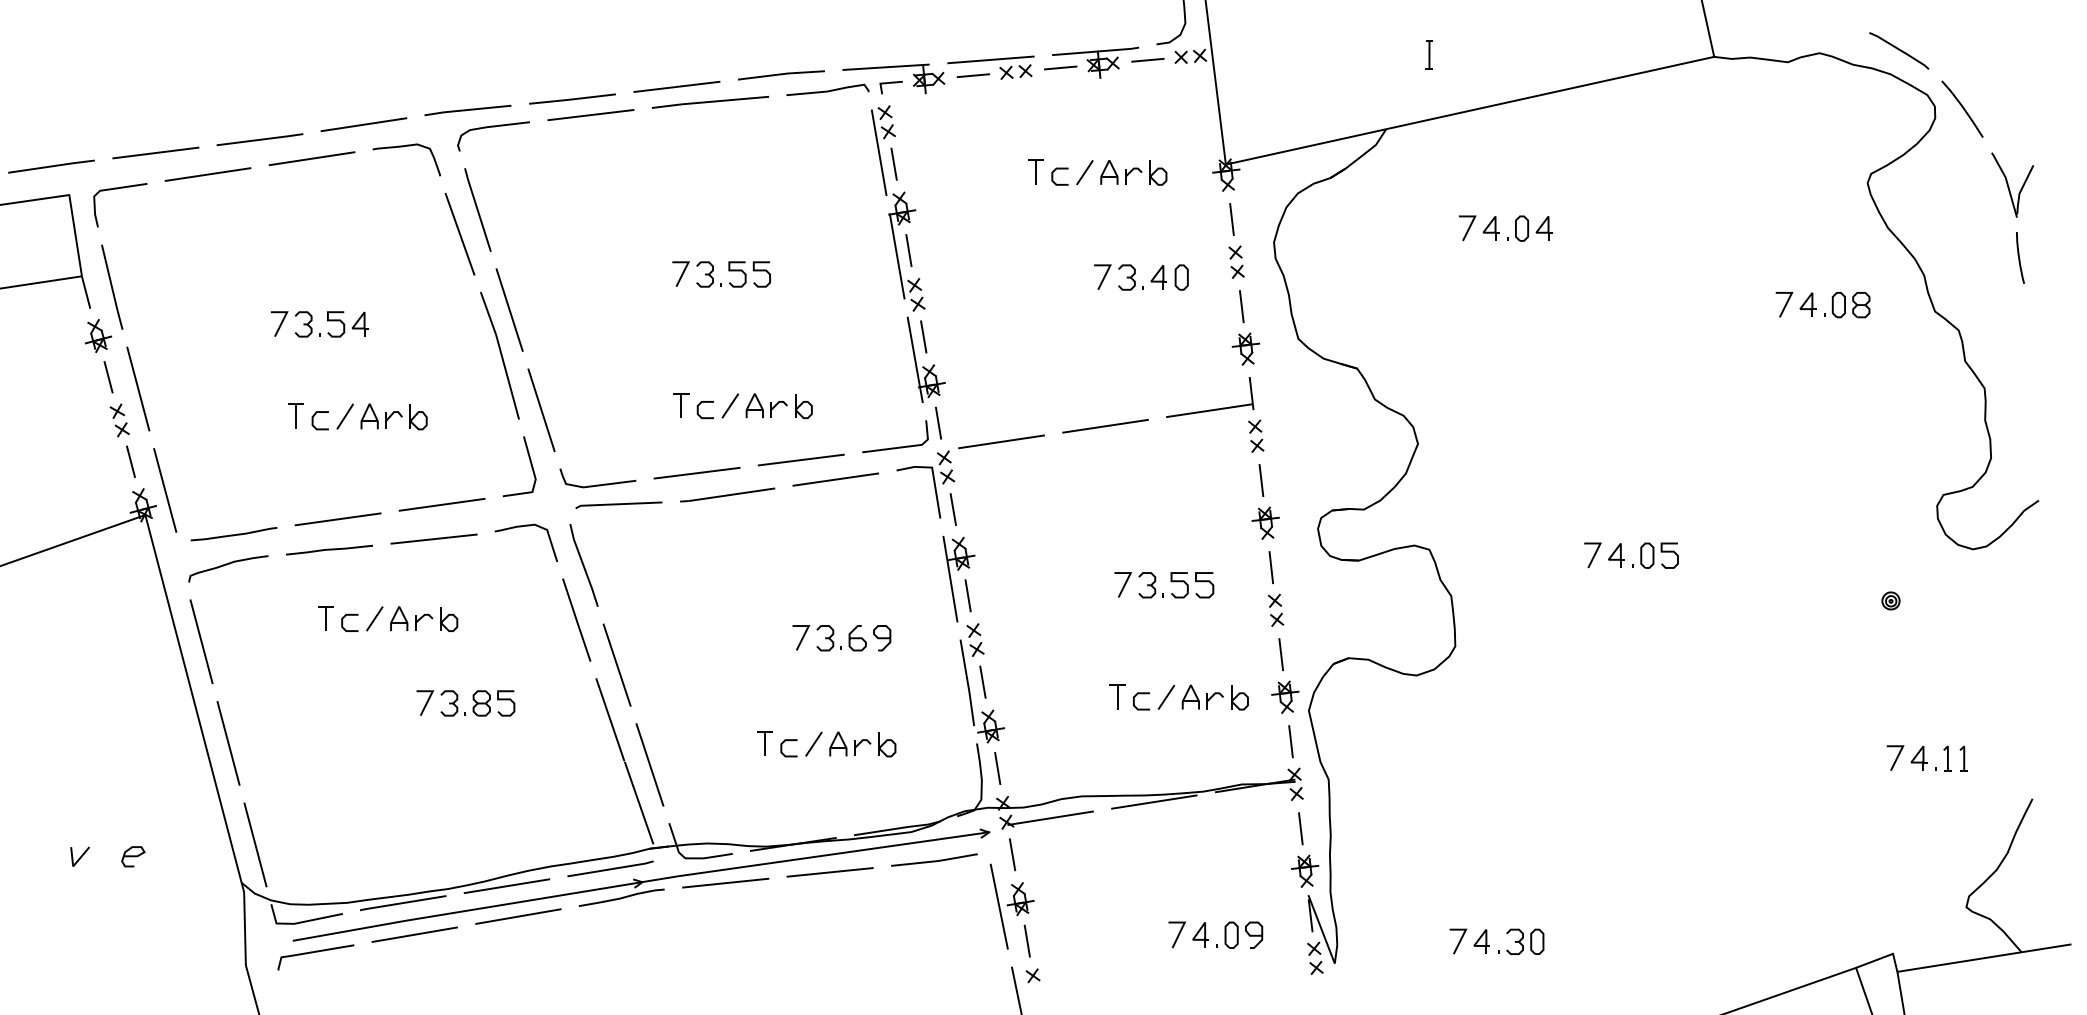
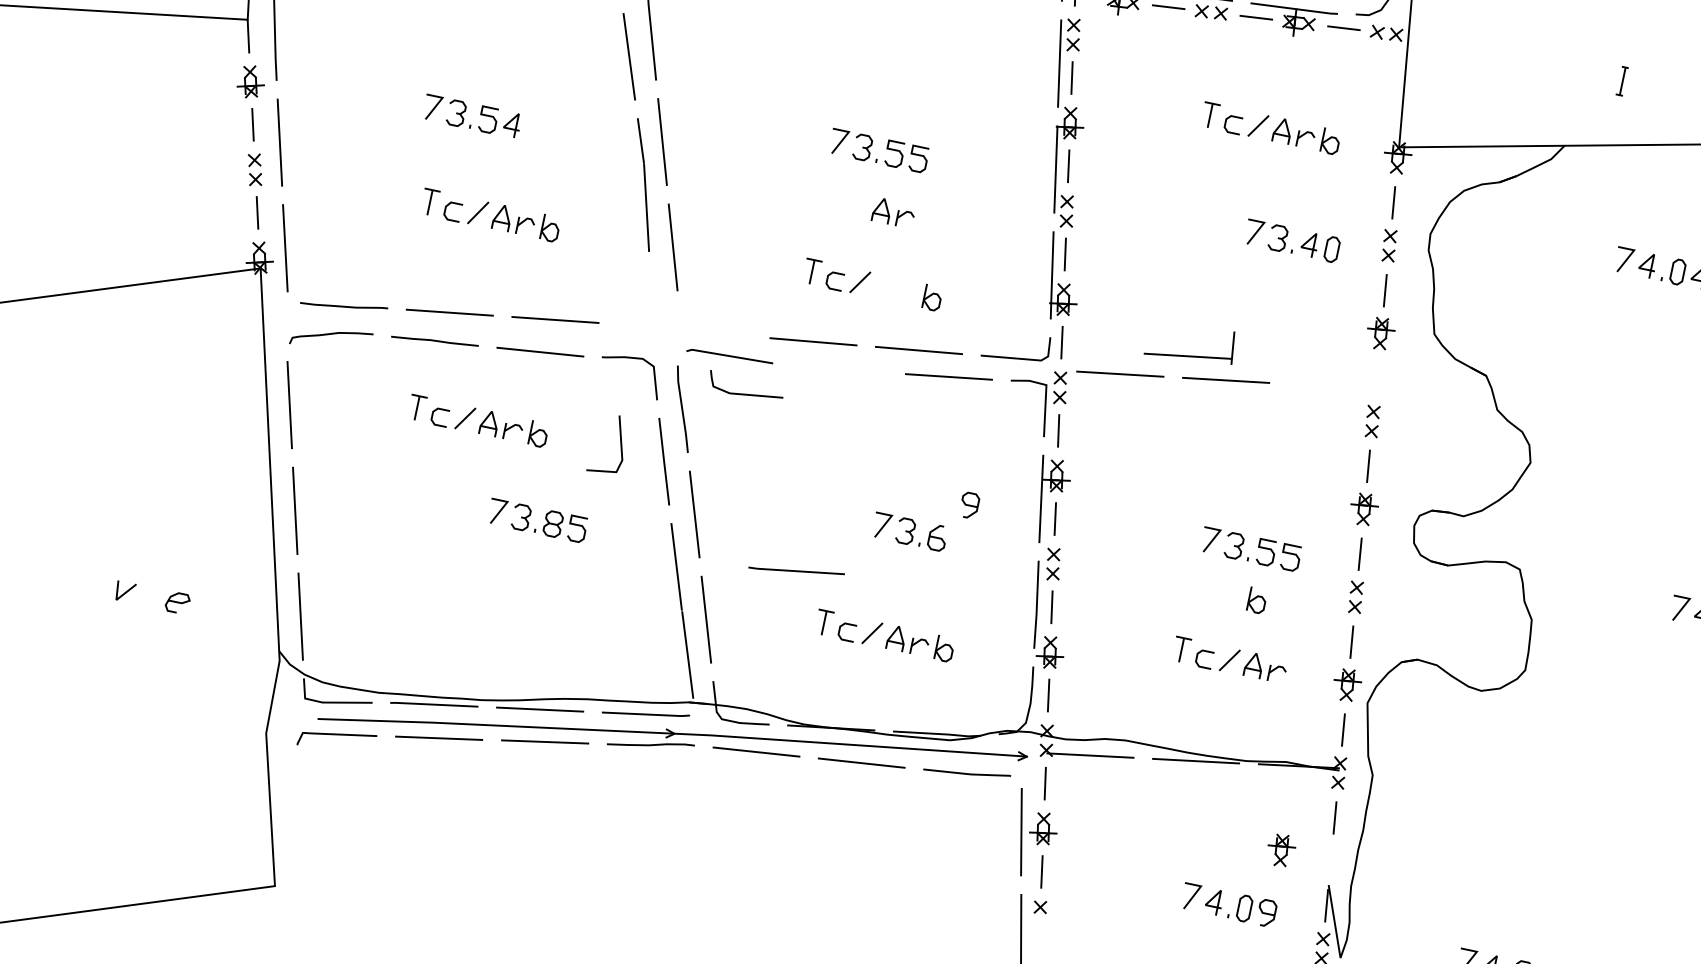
part: (766, 405) -> (893, 212), moved
part: (1210, 409) -> (1189, 355), moved
line: (529, 461) -> (619, 441), moved
line: (597, 484) -> (744, 393), moved
line: (727, 494) -> (796, 570), moved
part: (882, 638) -> (969, 505), moved
part: (1239, 697) -> (1256, 600), moved
part: (1305, 870) -> (1281, 849), moved

